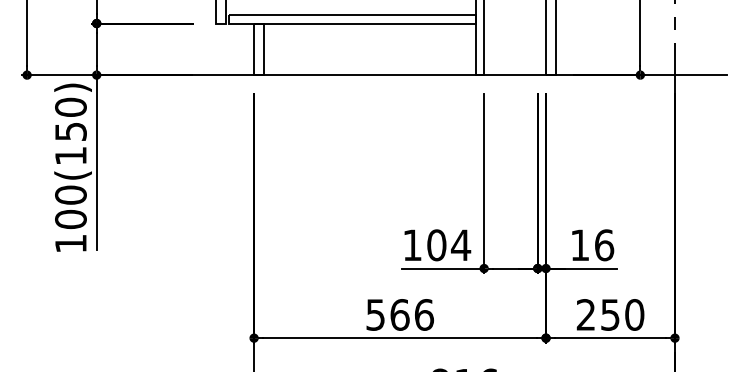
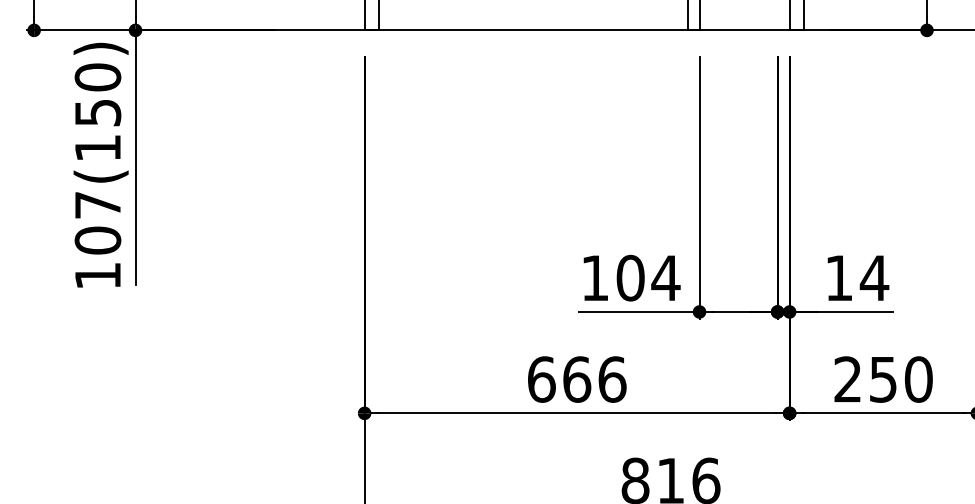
text: (70, 194) -> (97, 204), 100(150) -> 107(150)
text: (604, 245) -> (874, 278), 16 -> 14
text: (375, 314) -> (541, 378), 566 -> 666

